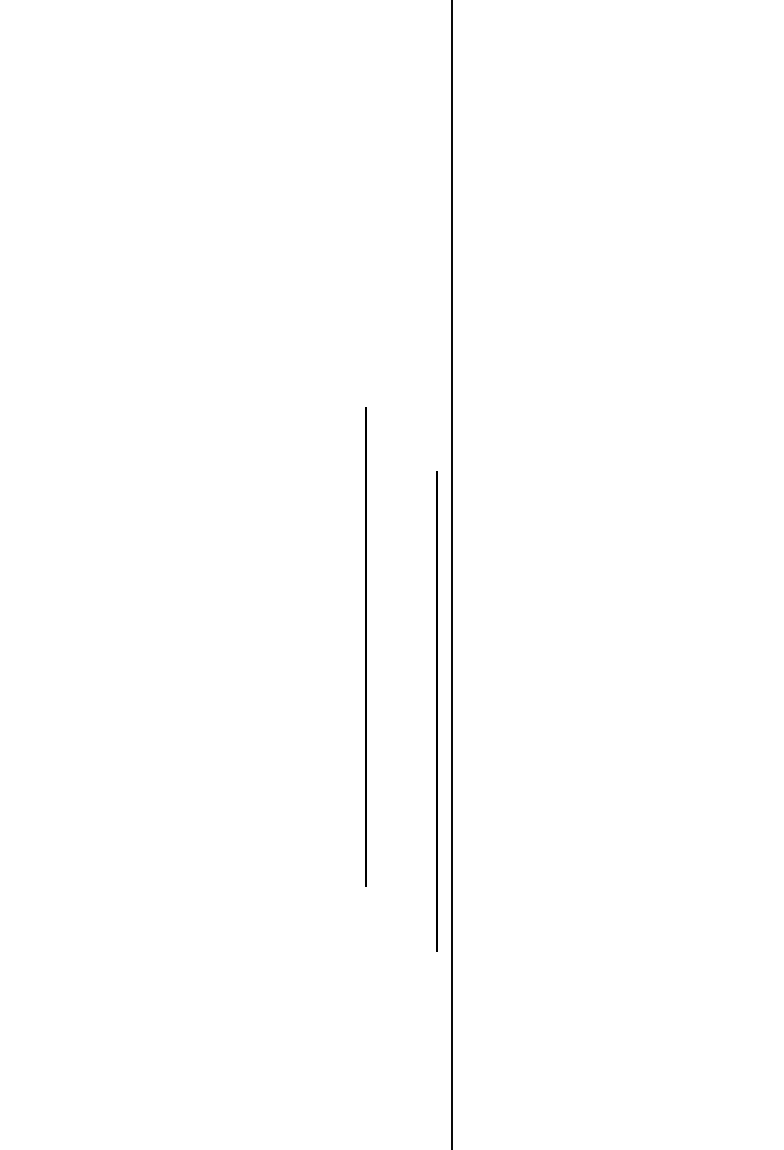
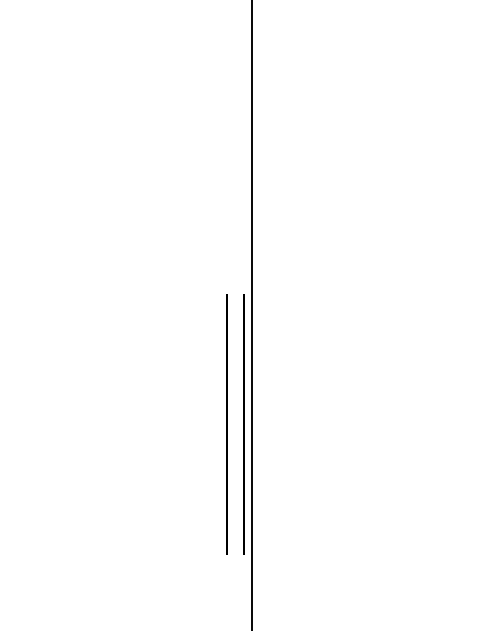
line: (365, 647) -> (226, 424), moved

